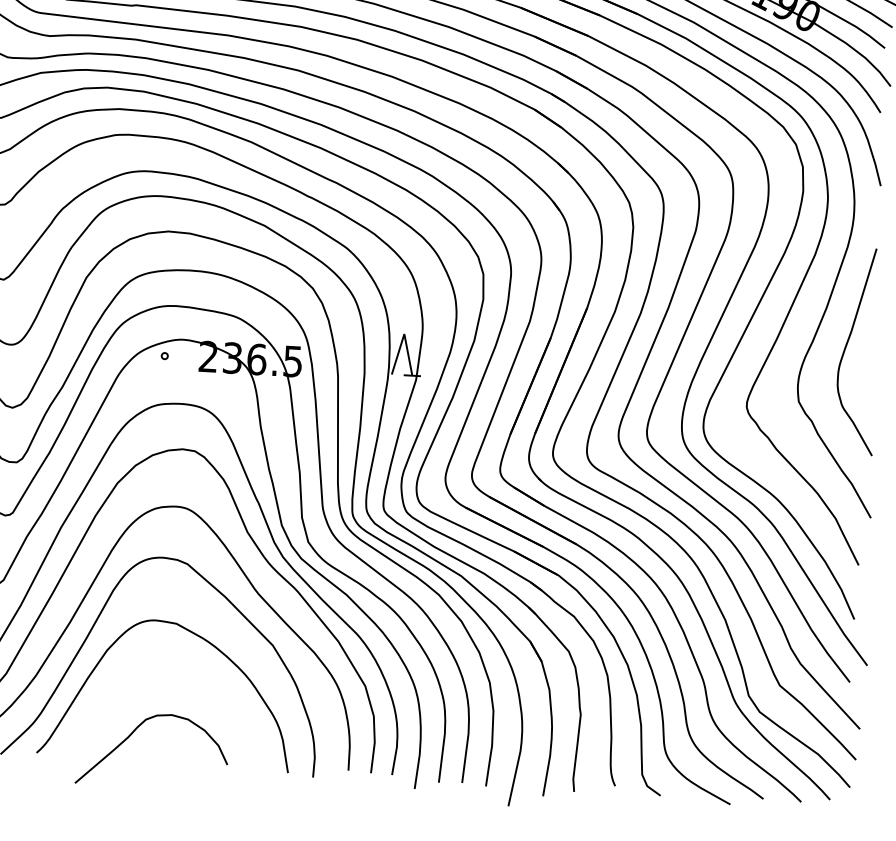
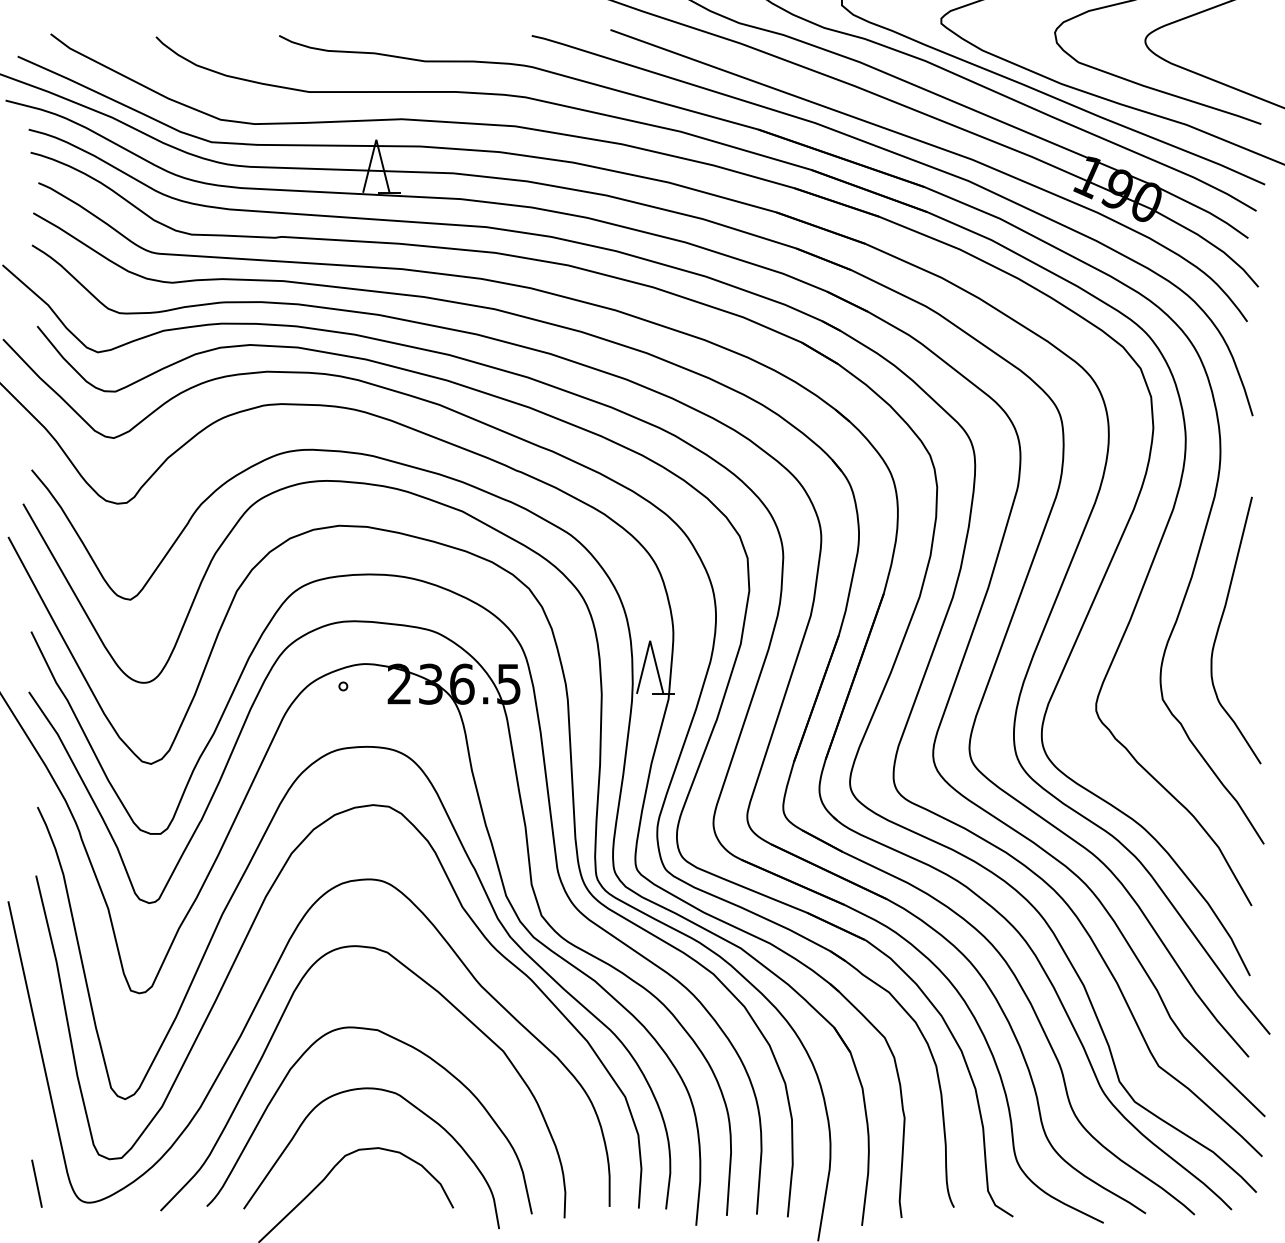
curve: (199, 683) -> (411, 1105), added

